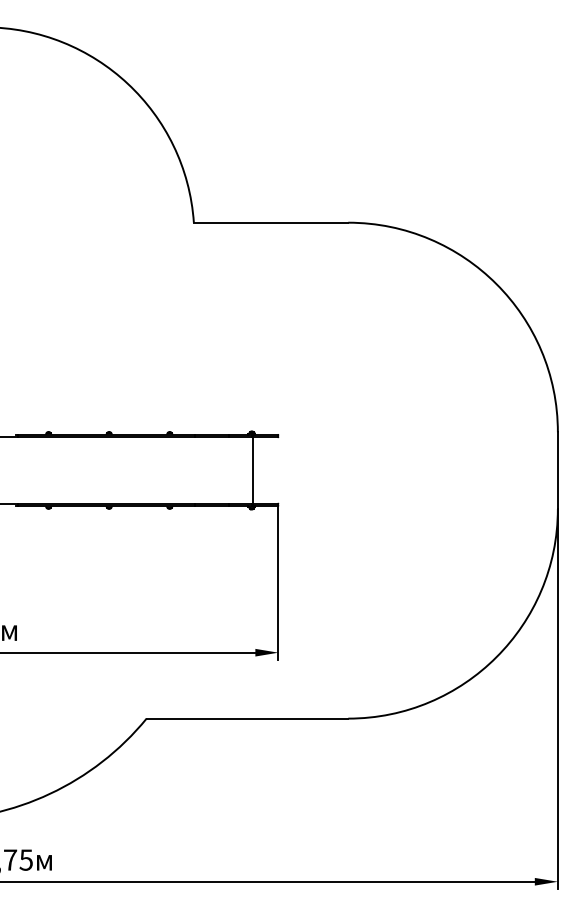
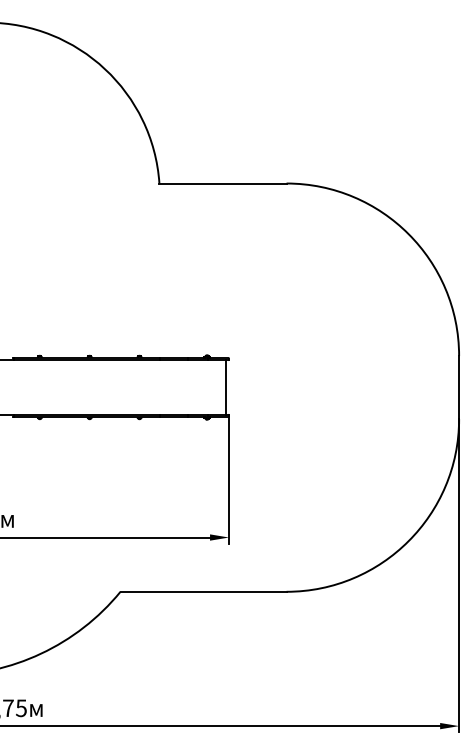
line: (253, 470) -> (225, 387), moved

